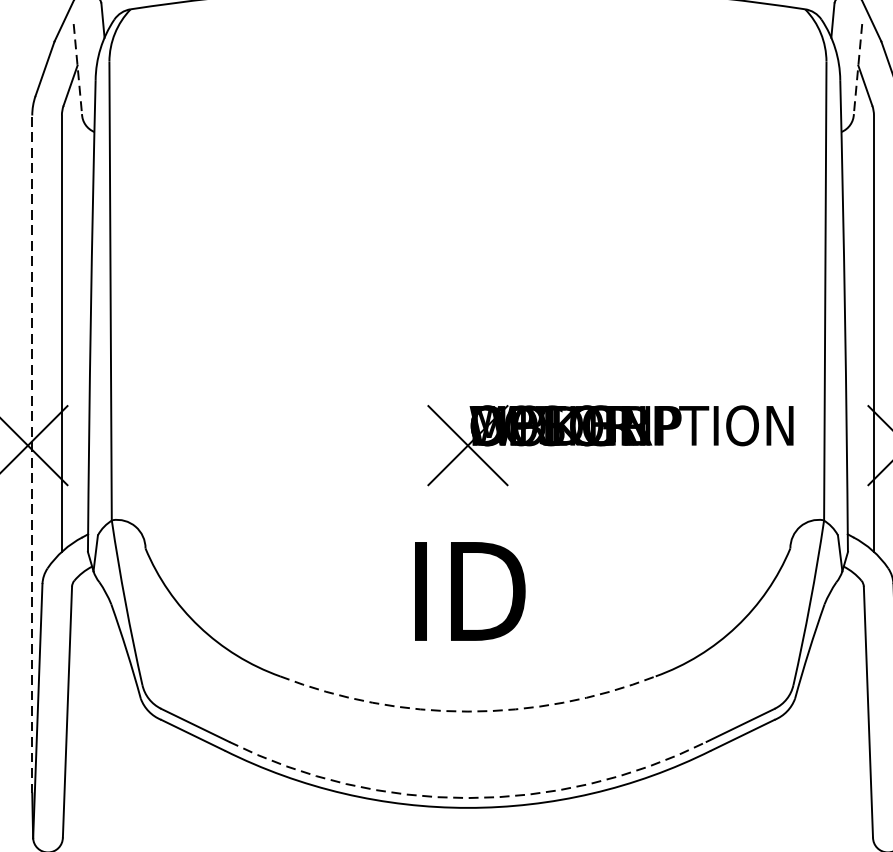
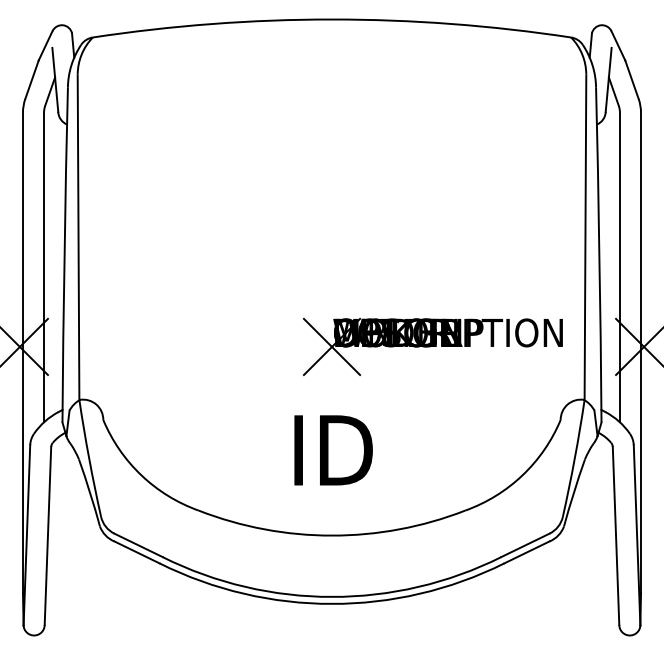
line: (78, 69) -> (55, 80), dashed -> solid
line: (857, 69) -> (608, 80), dashed -> solid
line: (31, 453) -> (22, 352), dashed -> solid
arc: (467, 711) -> (331, 535), dashed -> solid
arc: (467, 797) -> (331, 596), dashed -> solid

